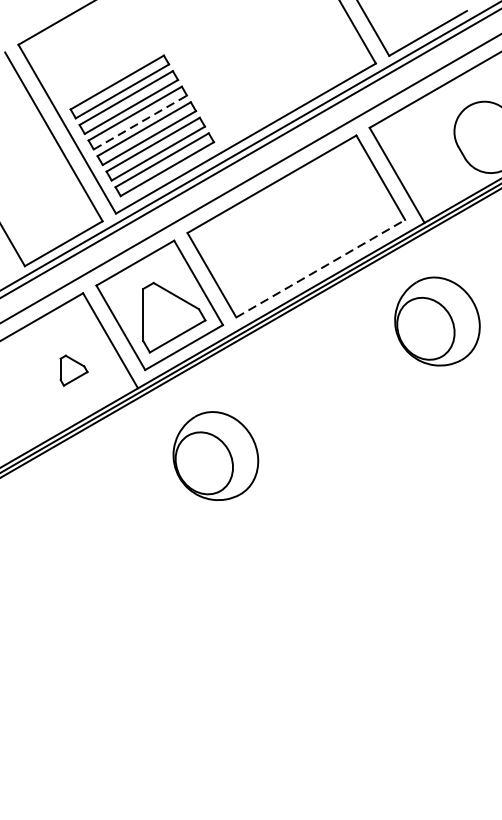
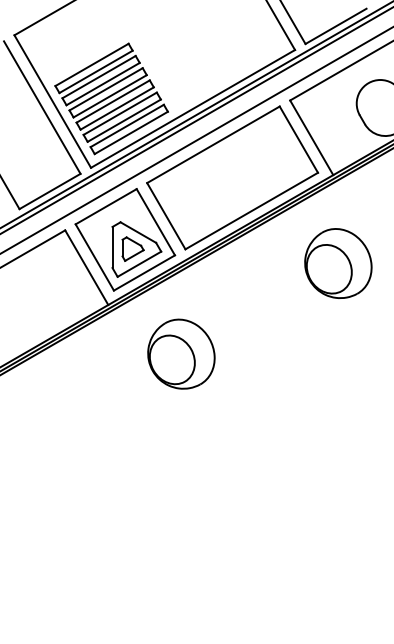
line: (140, 122) -> (110, 96), dashed -> solid
line: (320, 269) -> (251, 211), dashed -> solid
part: (437, 321) -> (338, 263), moved
part: (73, 369) -> (132, 248), moved
part: (215, 455) -> (181, 353), moved

